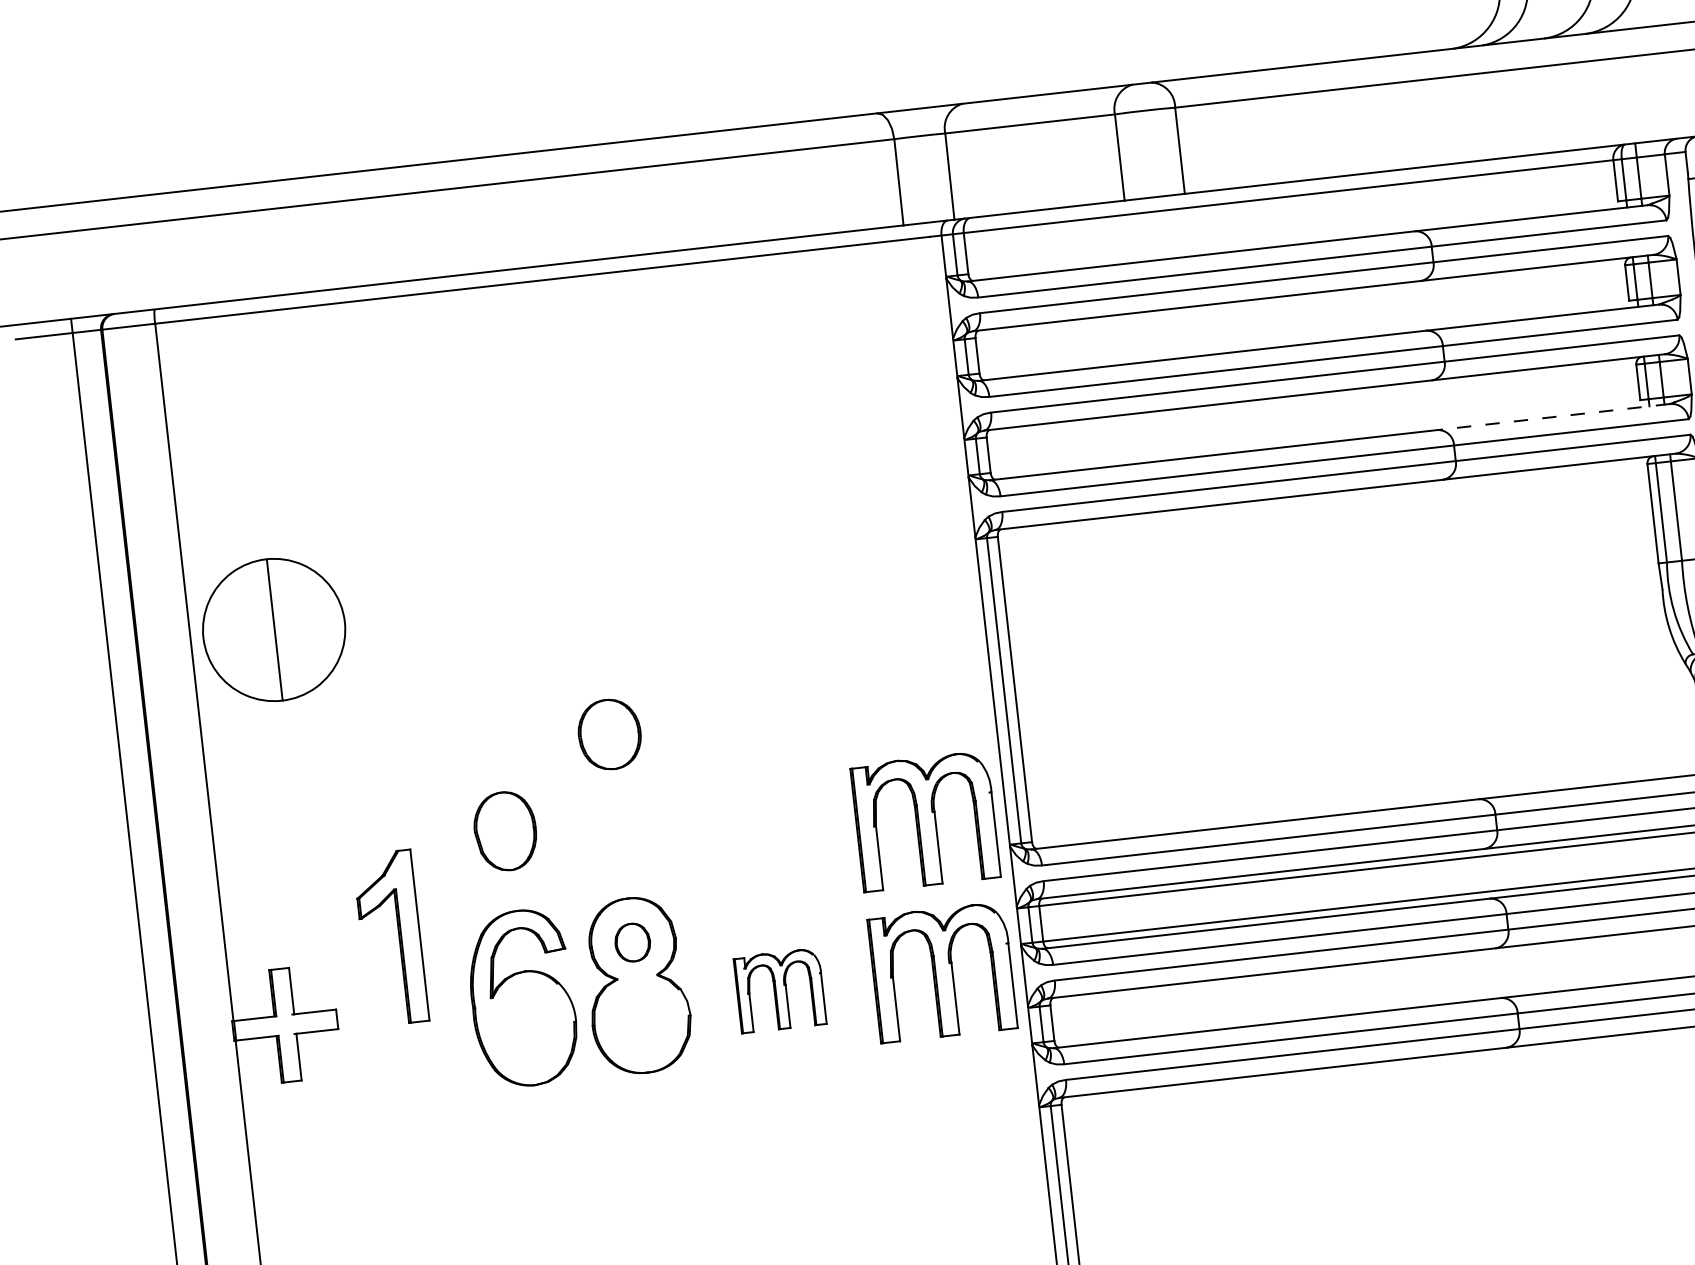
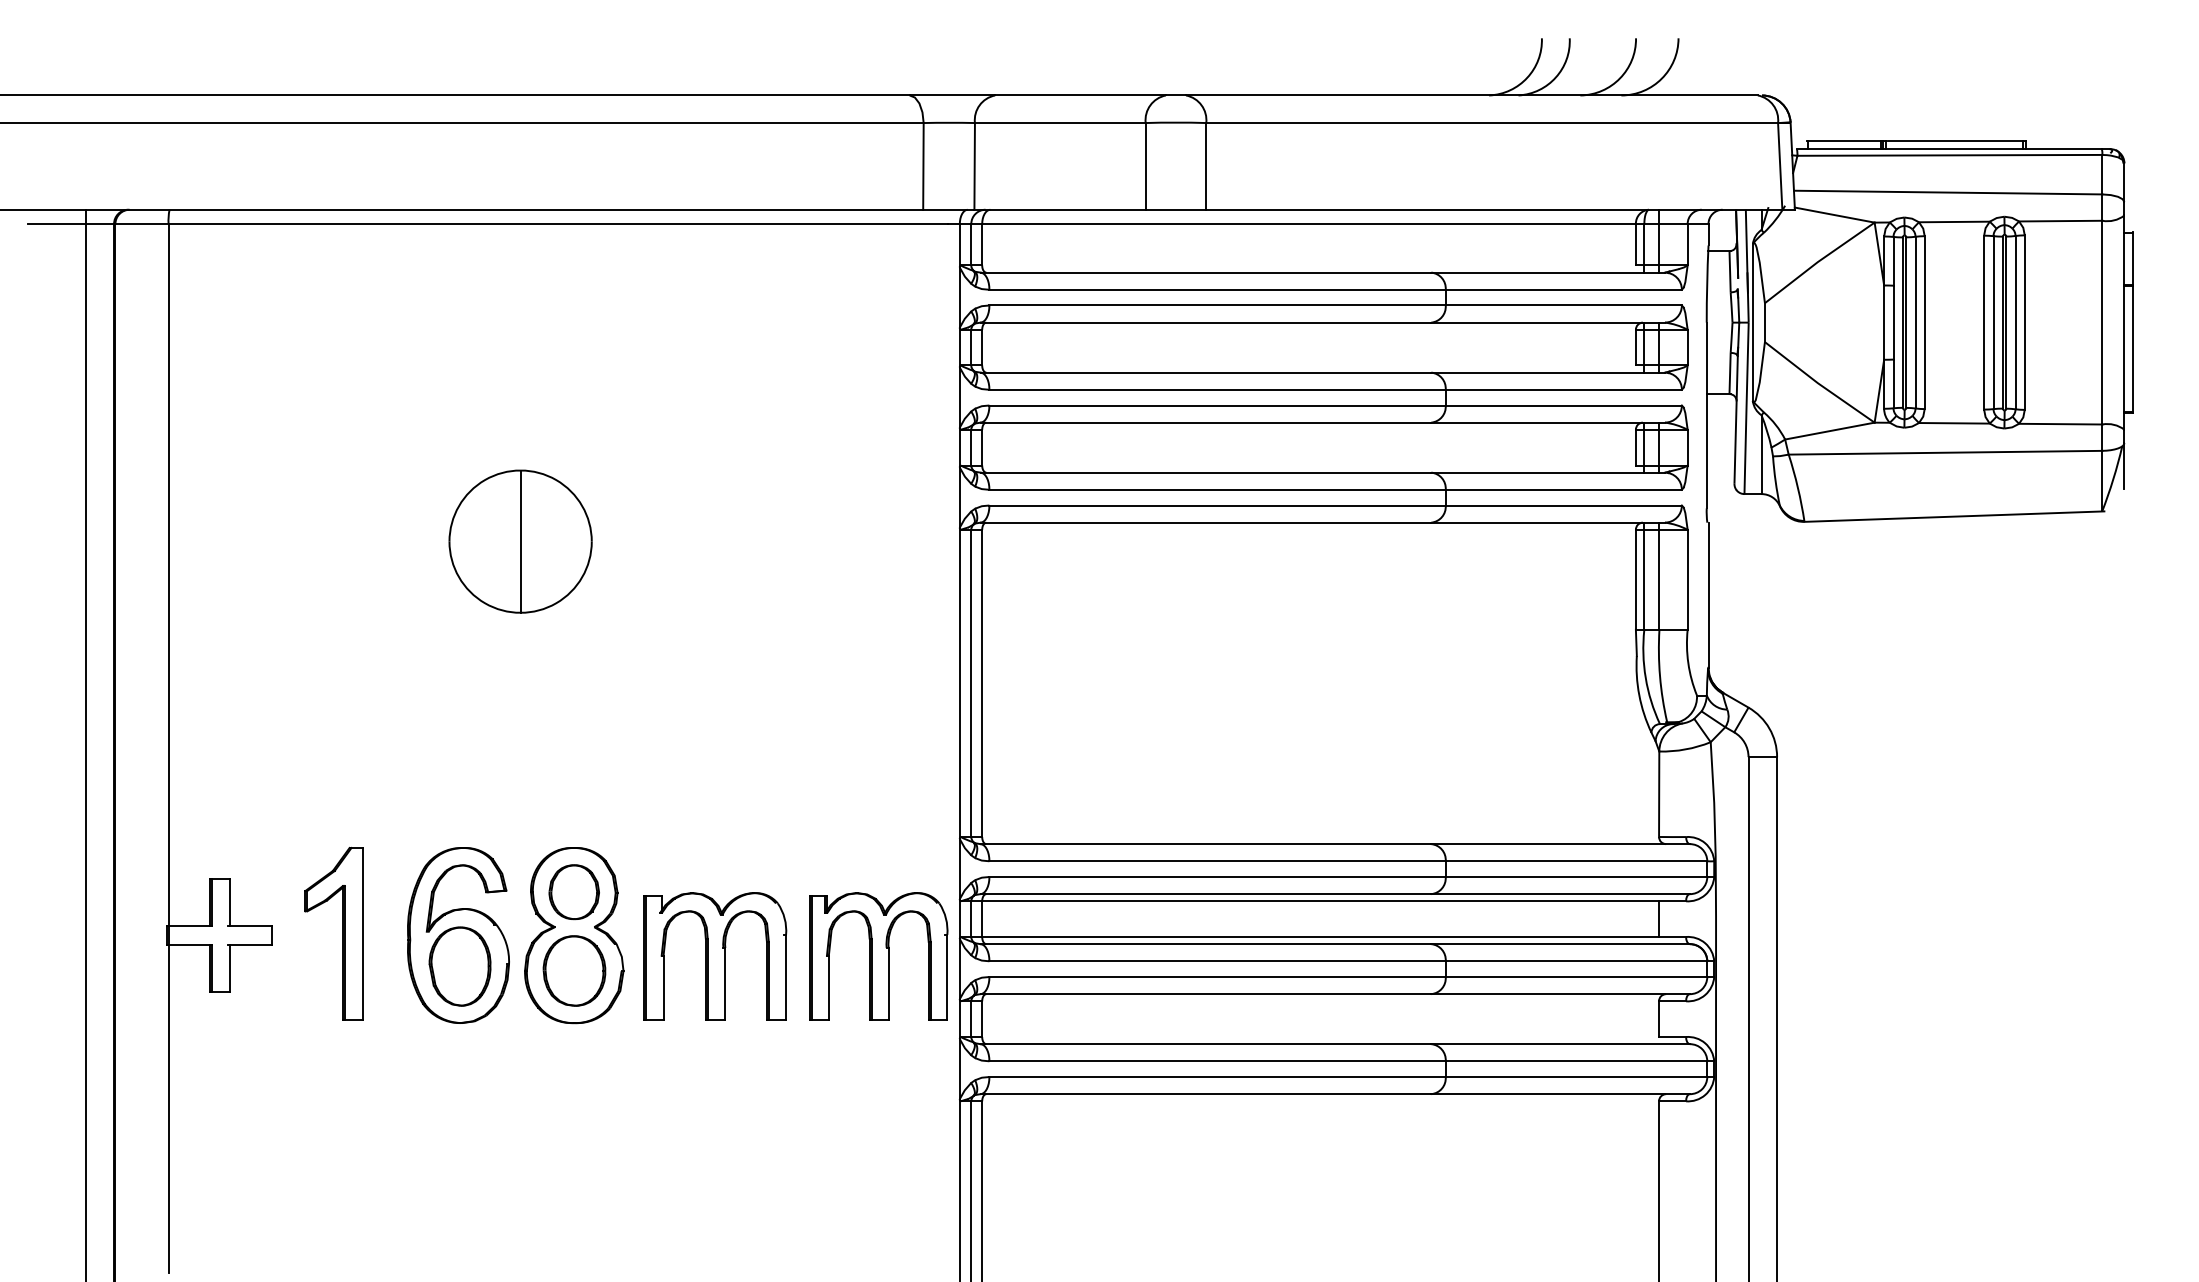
line: (1554, 416) -> (1548, 472), dashed -> solid
part: (274, 629) -> (520, 541), moved
part: (609, 734) -> (574, 970), moved
part: (925, 821) -> (878, 804), removed
part: (504, 831) -> (459, 966), moved
part: (398, 936) -> (342, 933), moved
part: (632, 942) -> (573, 892), size x1.43
part: (780, 990) -> (715, 956), size x1.67

